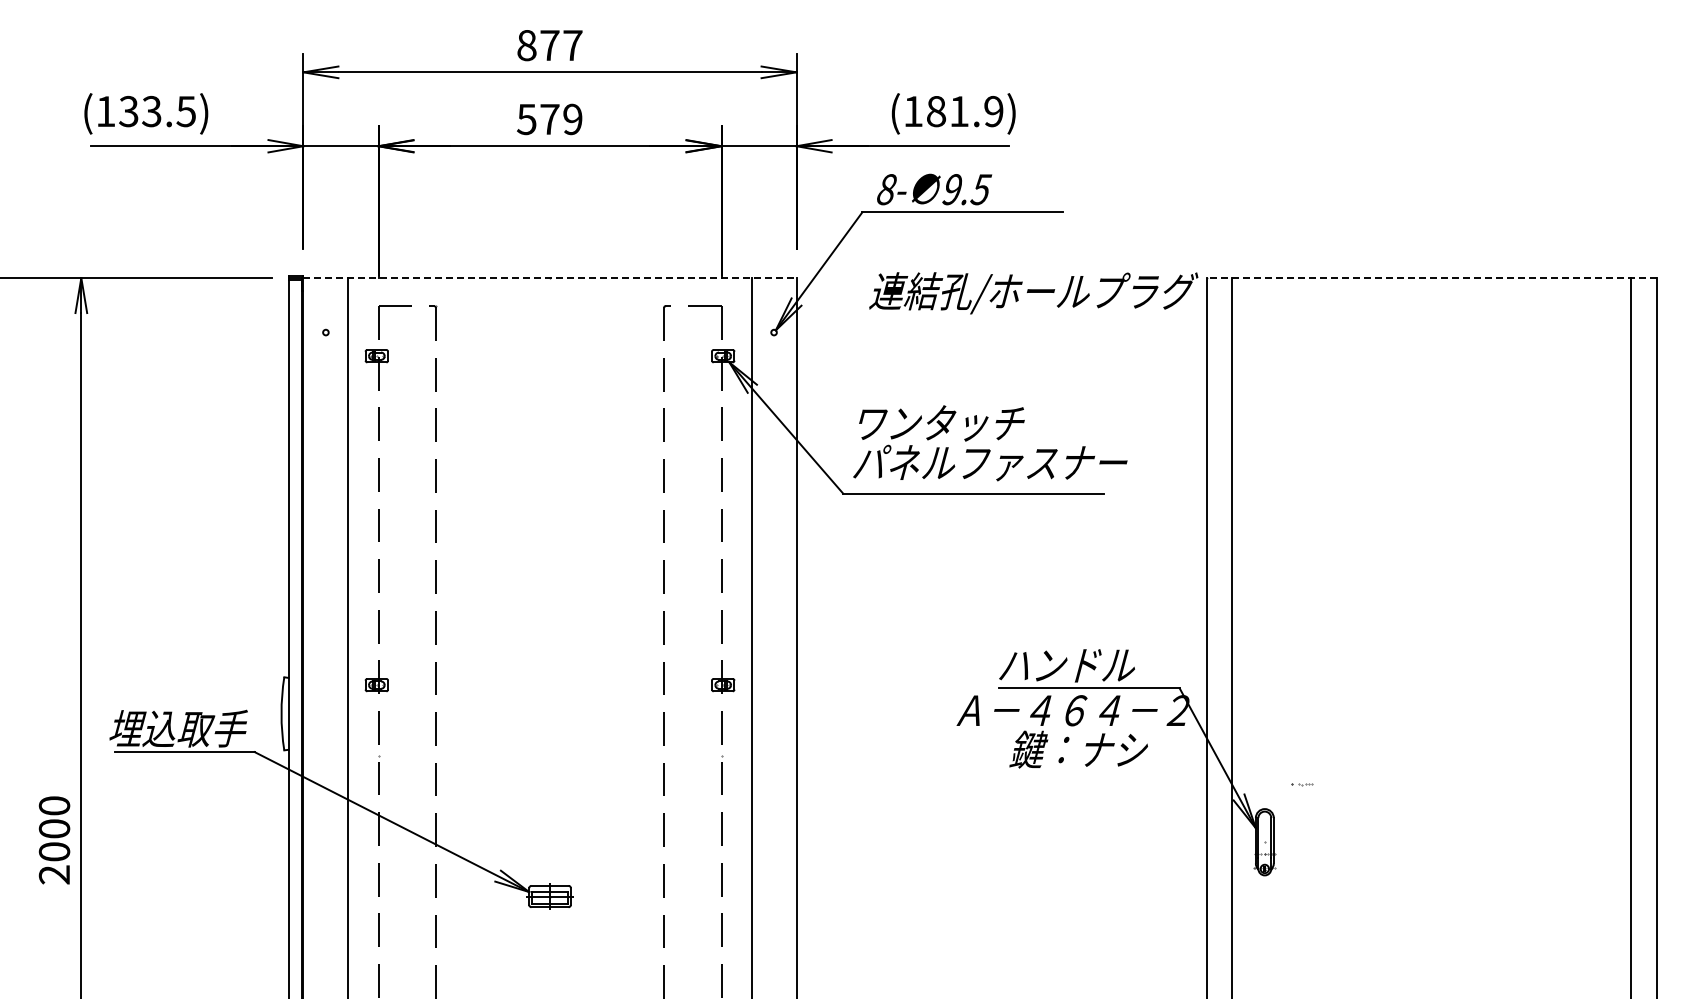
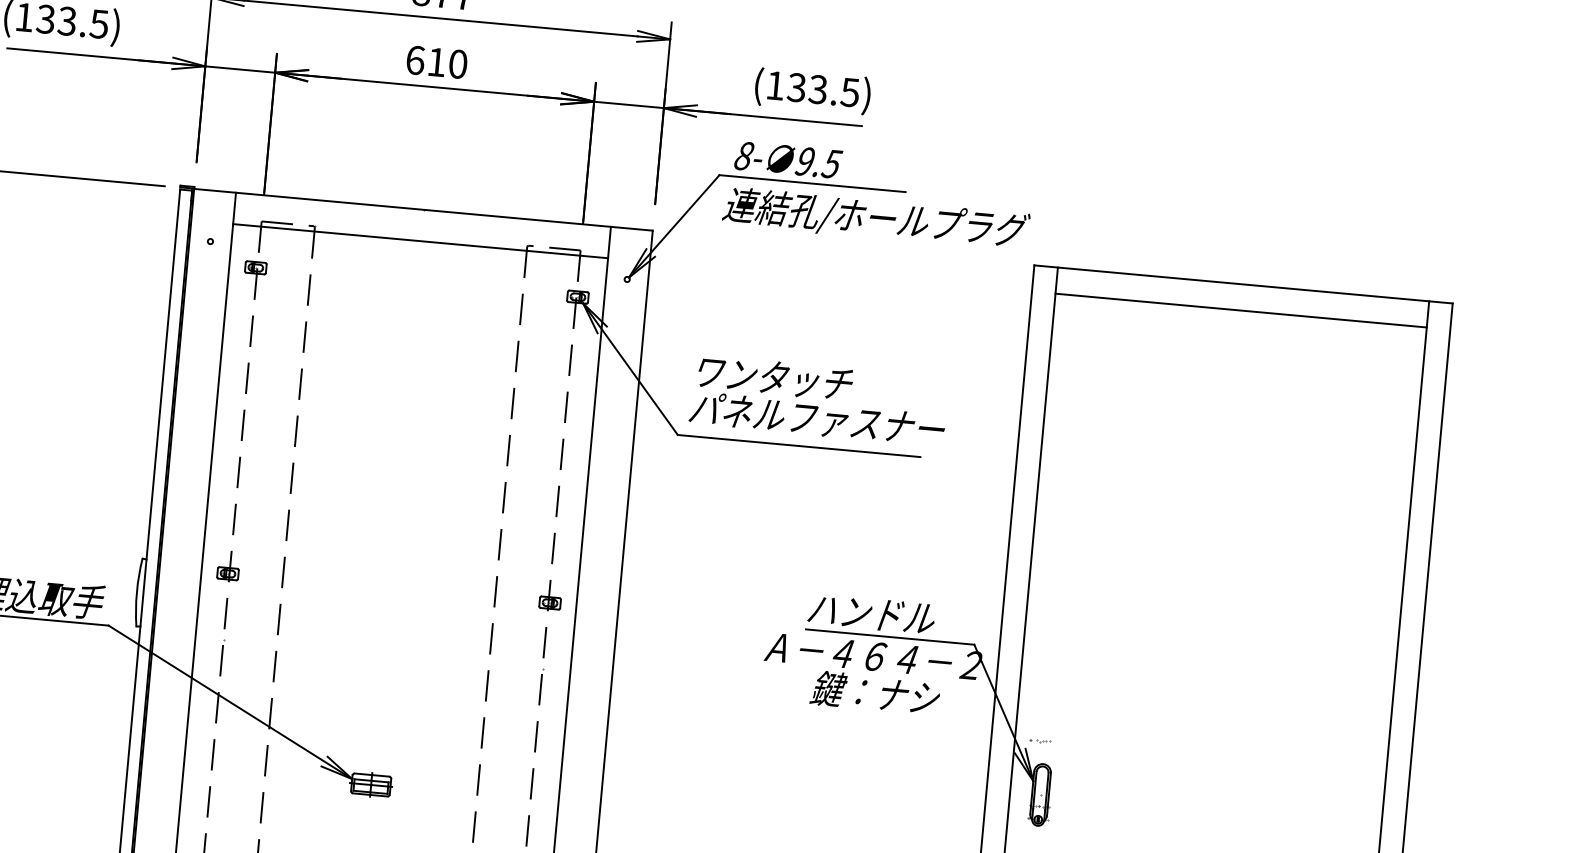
text: (964, 111) -> (823, 90), (181.9) -> (133.5)
text: (549, 119) -> (436, 62), 579 -> 610
line: (550, 278) -> (423, 210), dashed -> solid
line: (1431, 278) -> (1243, 284), dashed -> solid
text: (1033, 293) -> (875, 219), moved
line: (1431, 306) -> (1240, 310), added
line: (549, 311) -> (420, 240), added
part: (1302, 784) -> (1040, 740), moved

